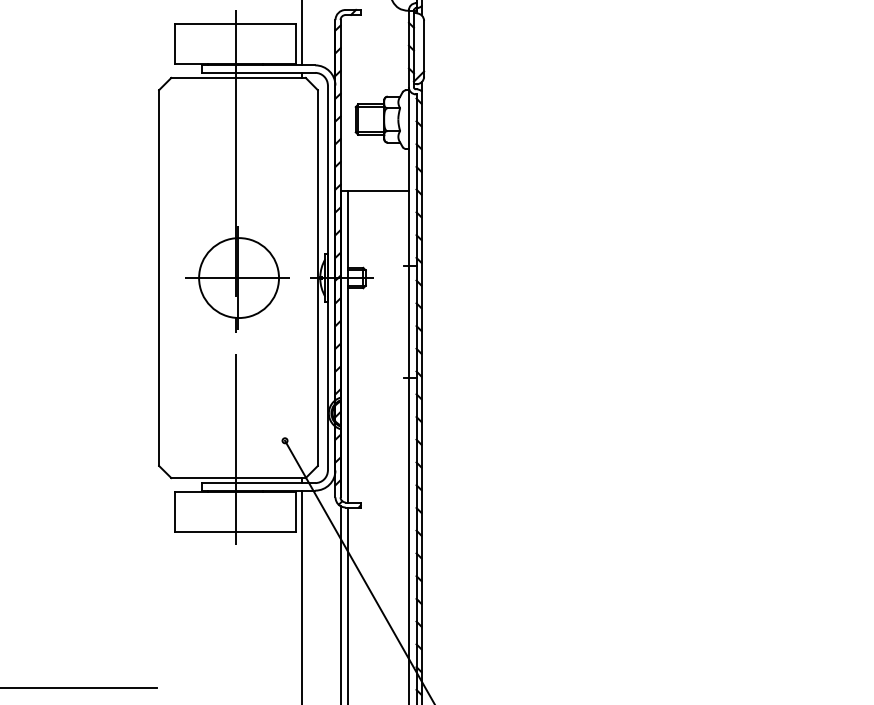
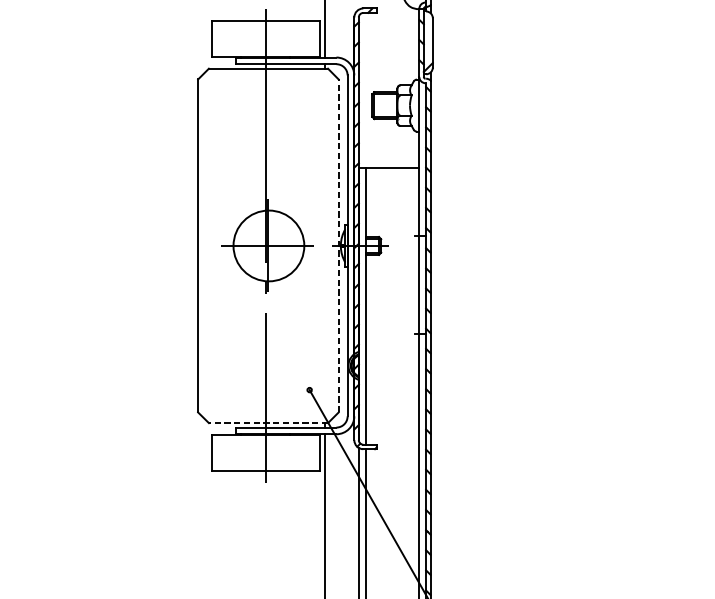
line: (317, 278) -> (338, 246), solid -> dashed
line: (238, 478) -> (268, 423), solid -> dashed

